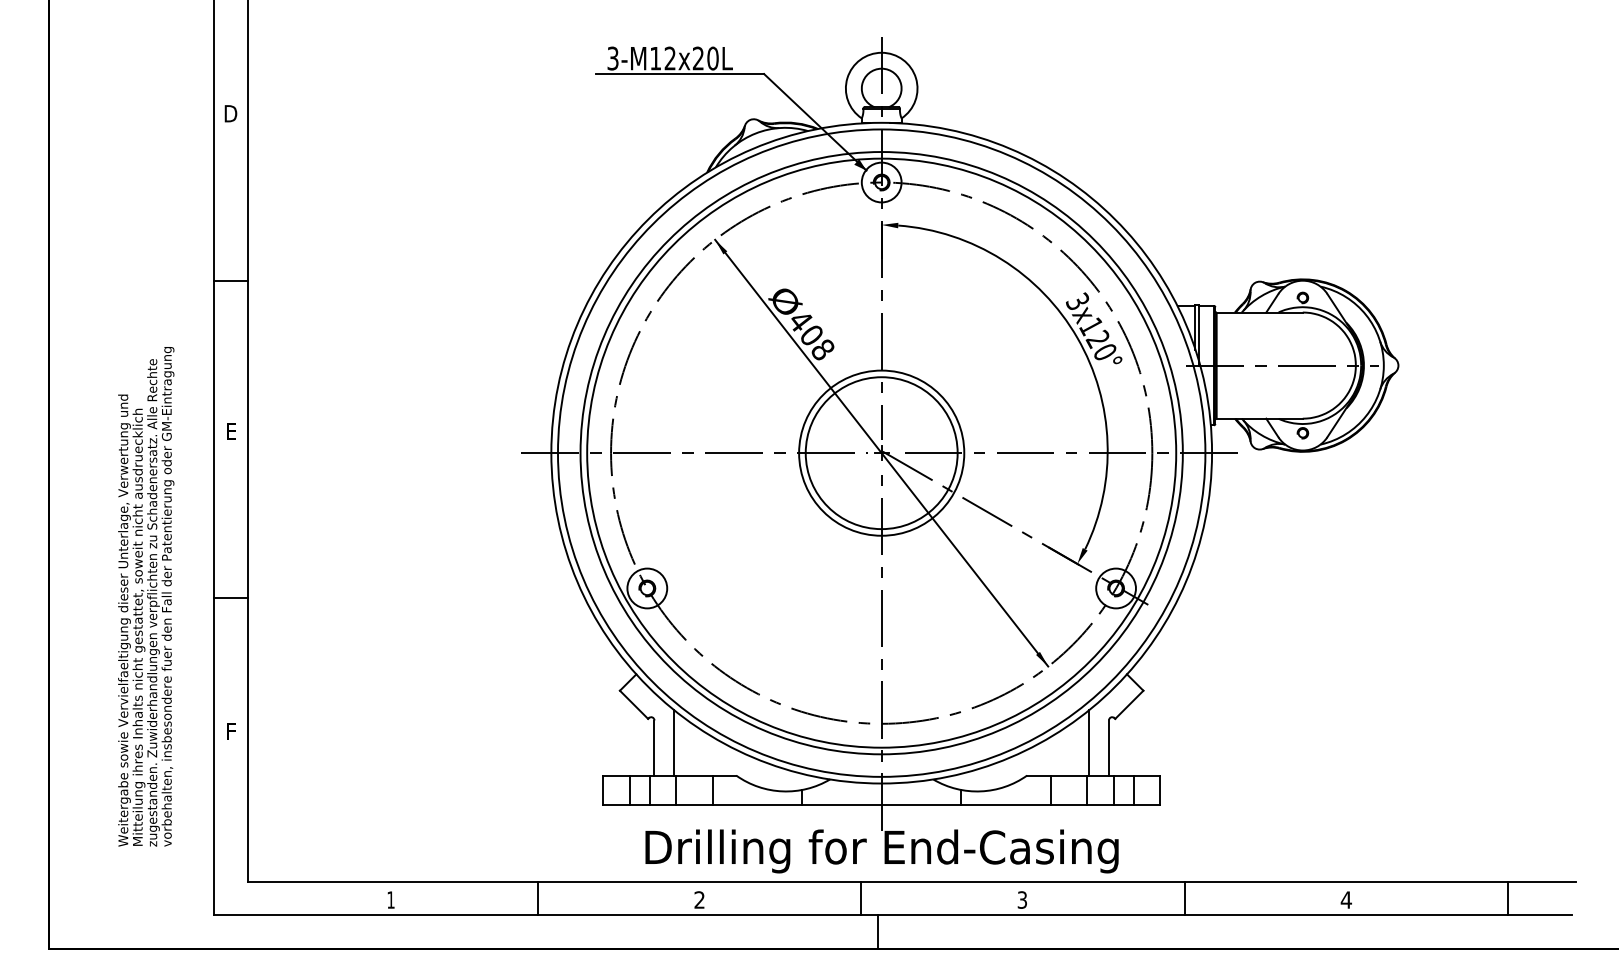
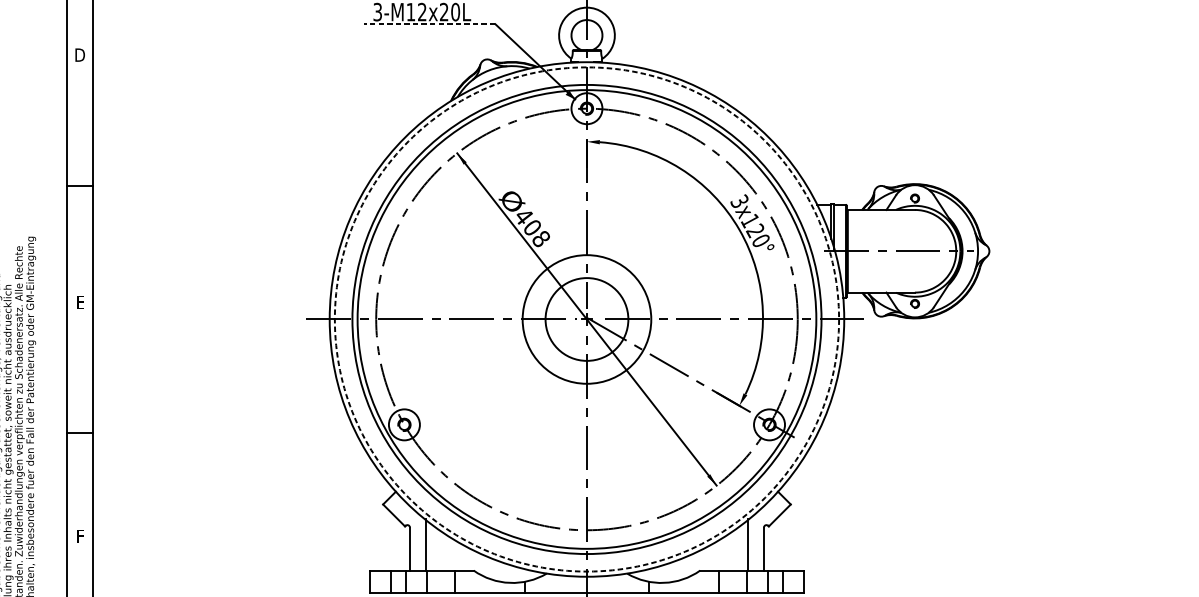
line: (679, 74) -> (429, 24), solid -> dashed
circle: (881, 452) -> (586, 318), solid -> dashed
circle: (881, 453) -> (586, 319), size x0.7

